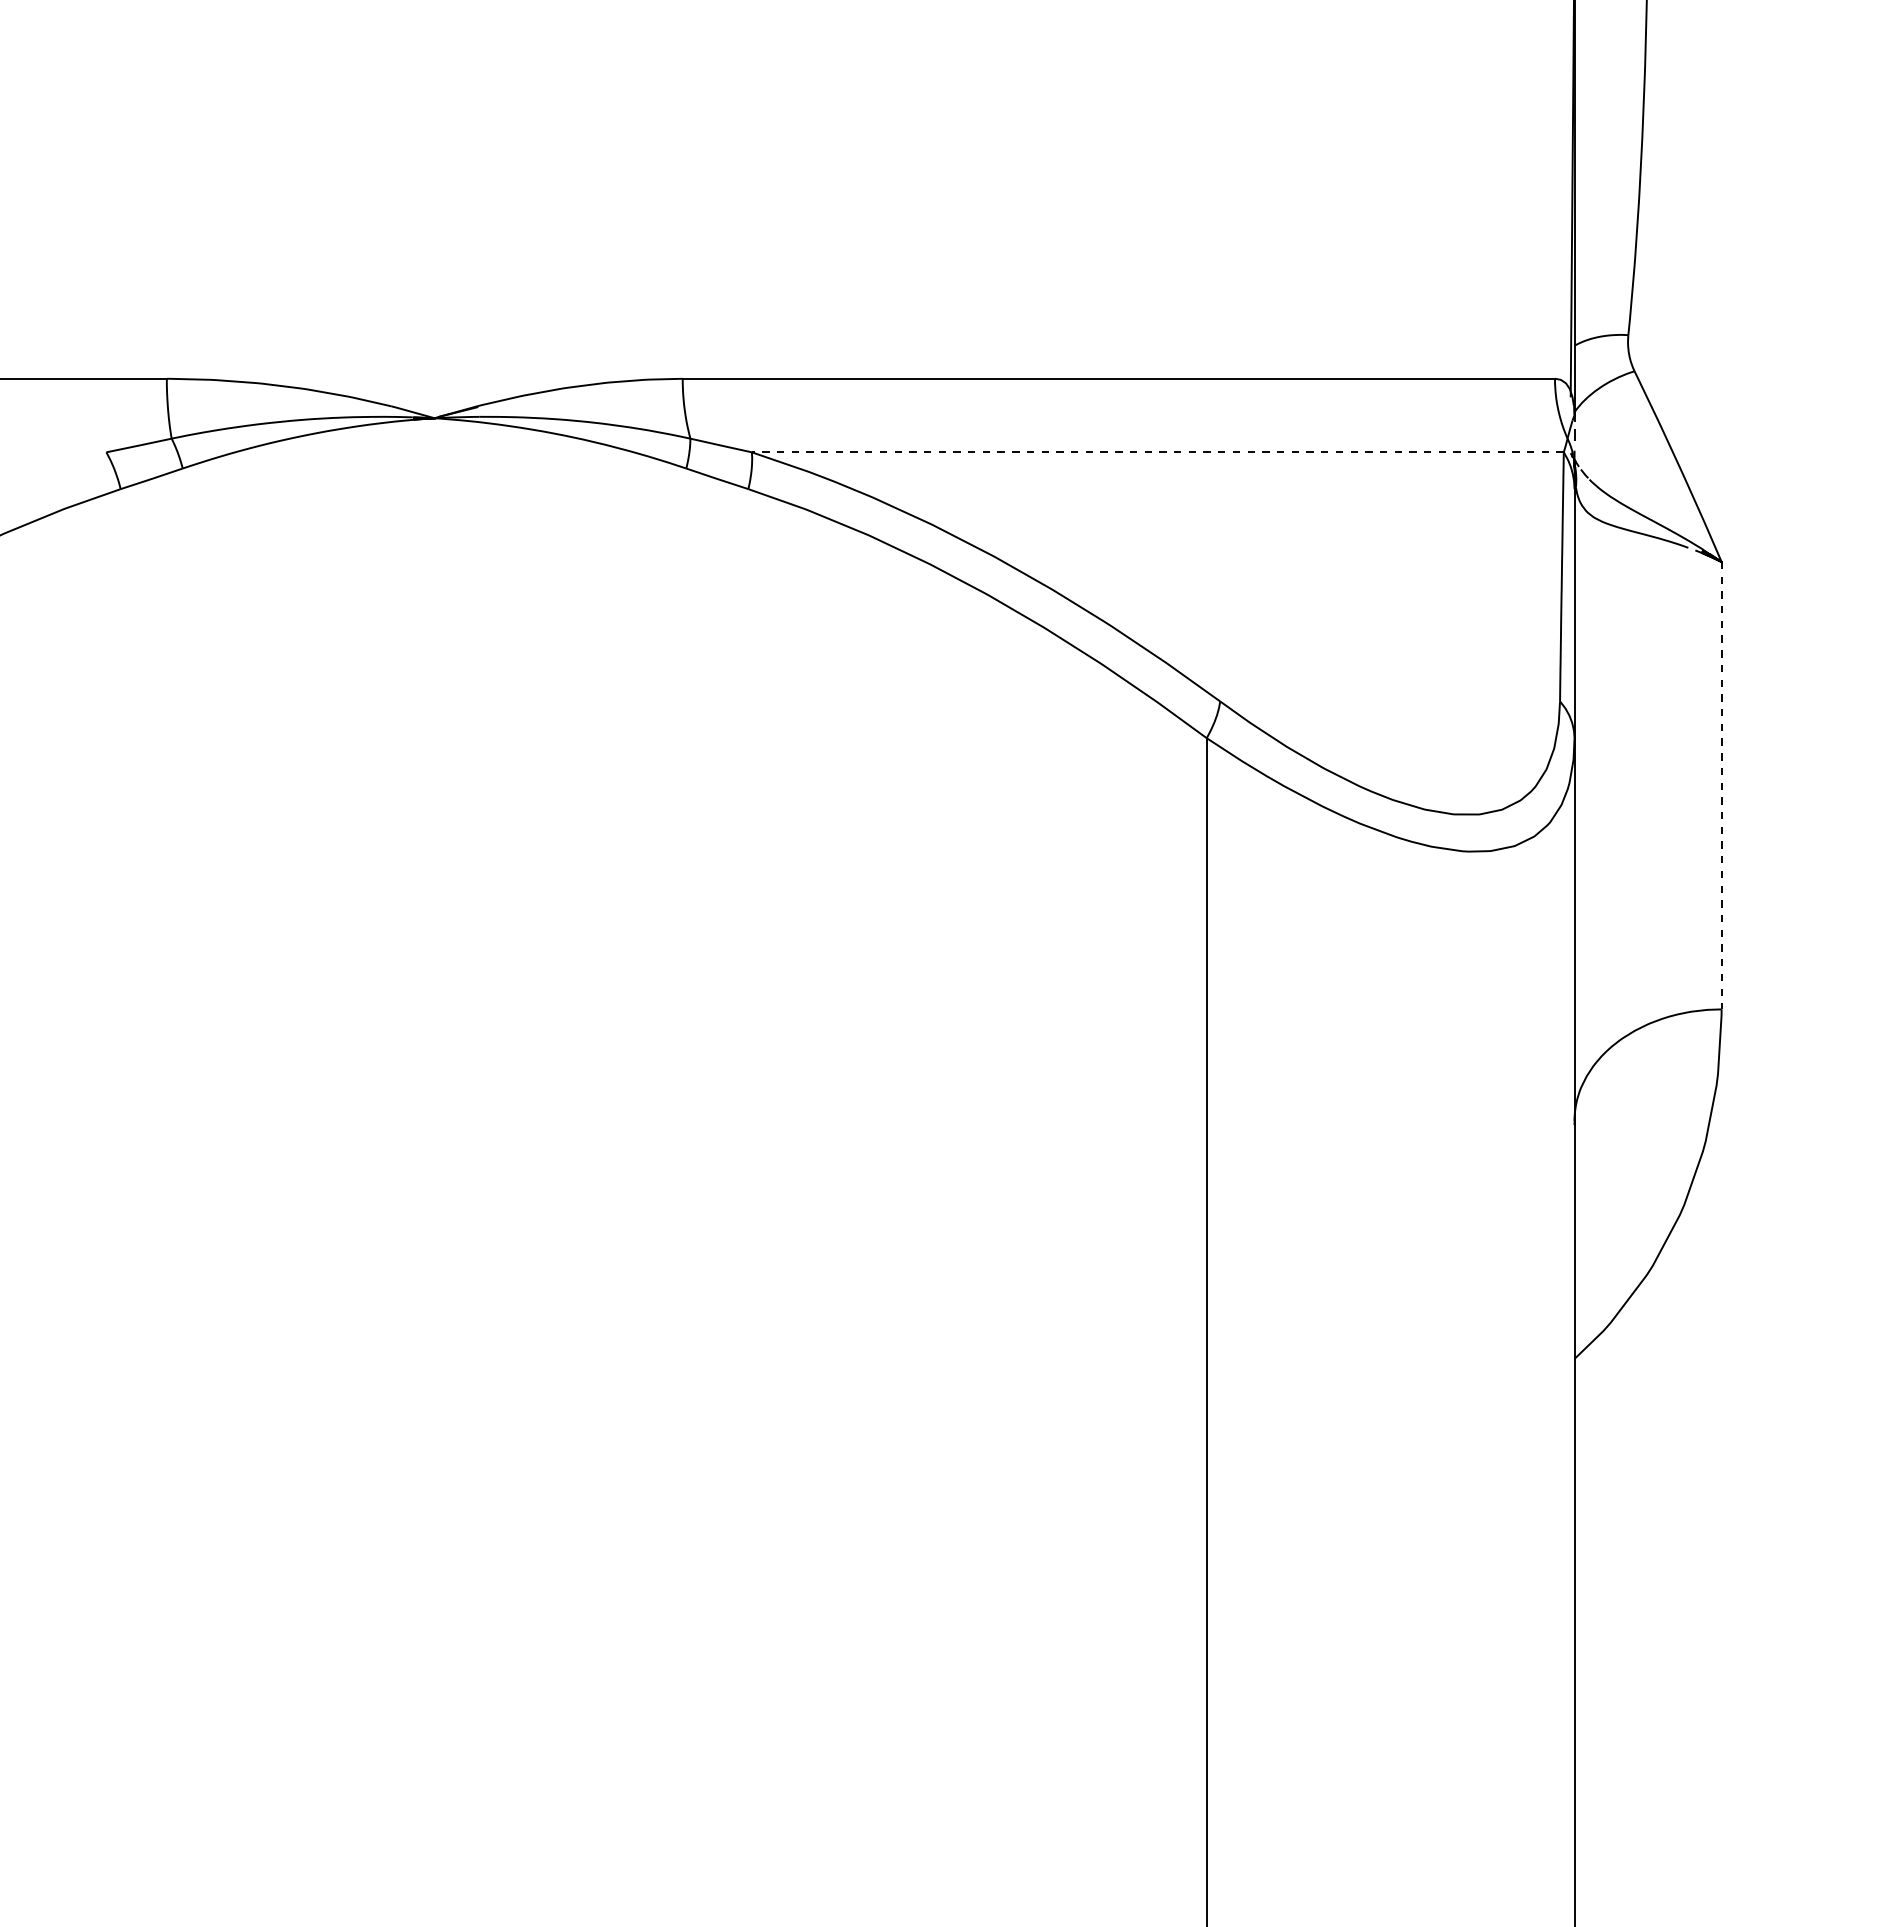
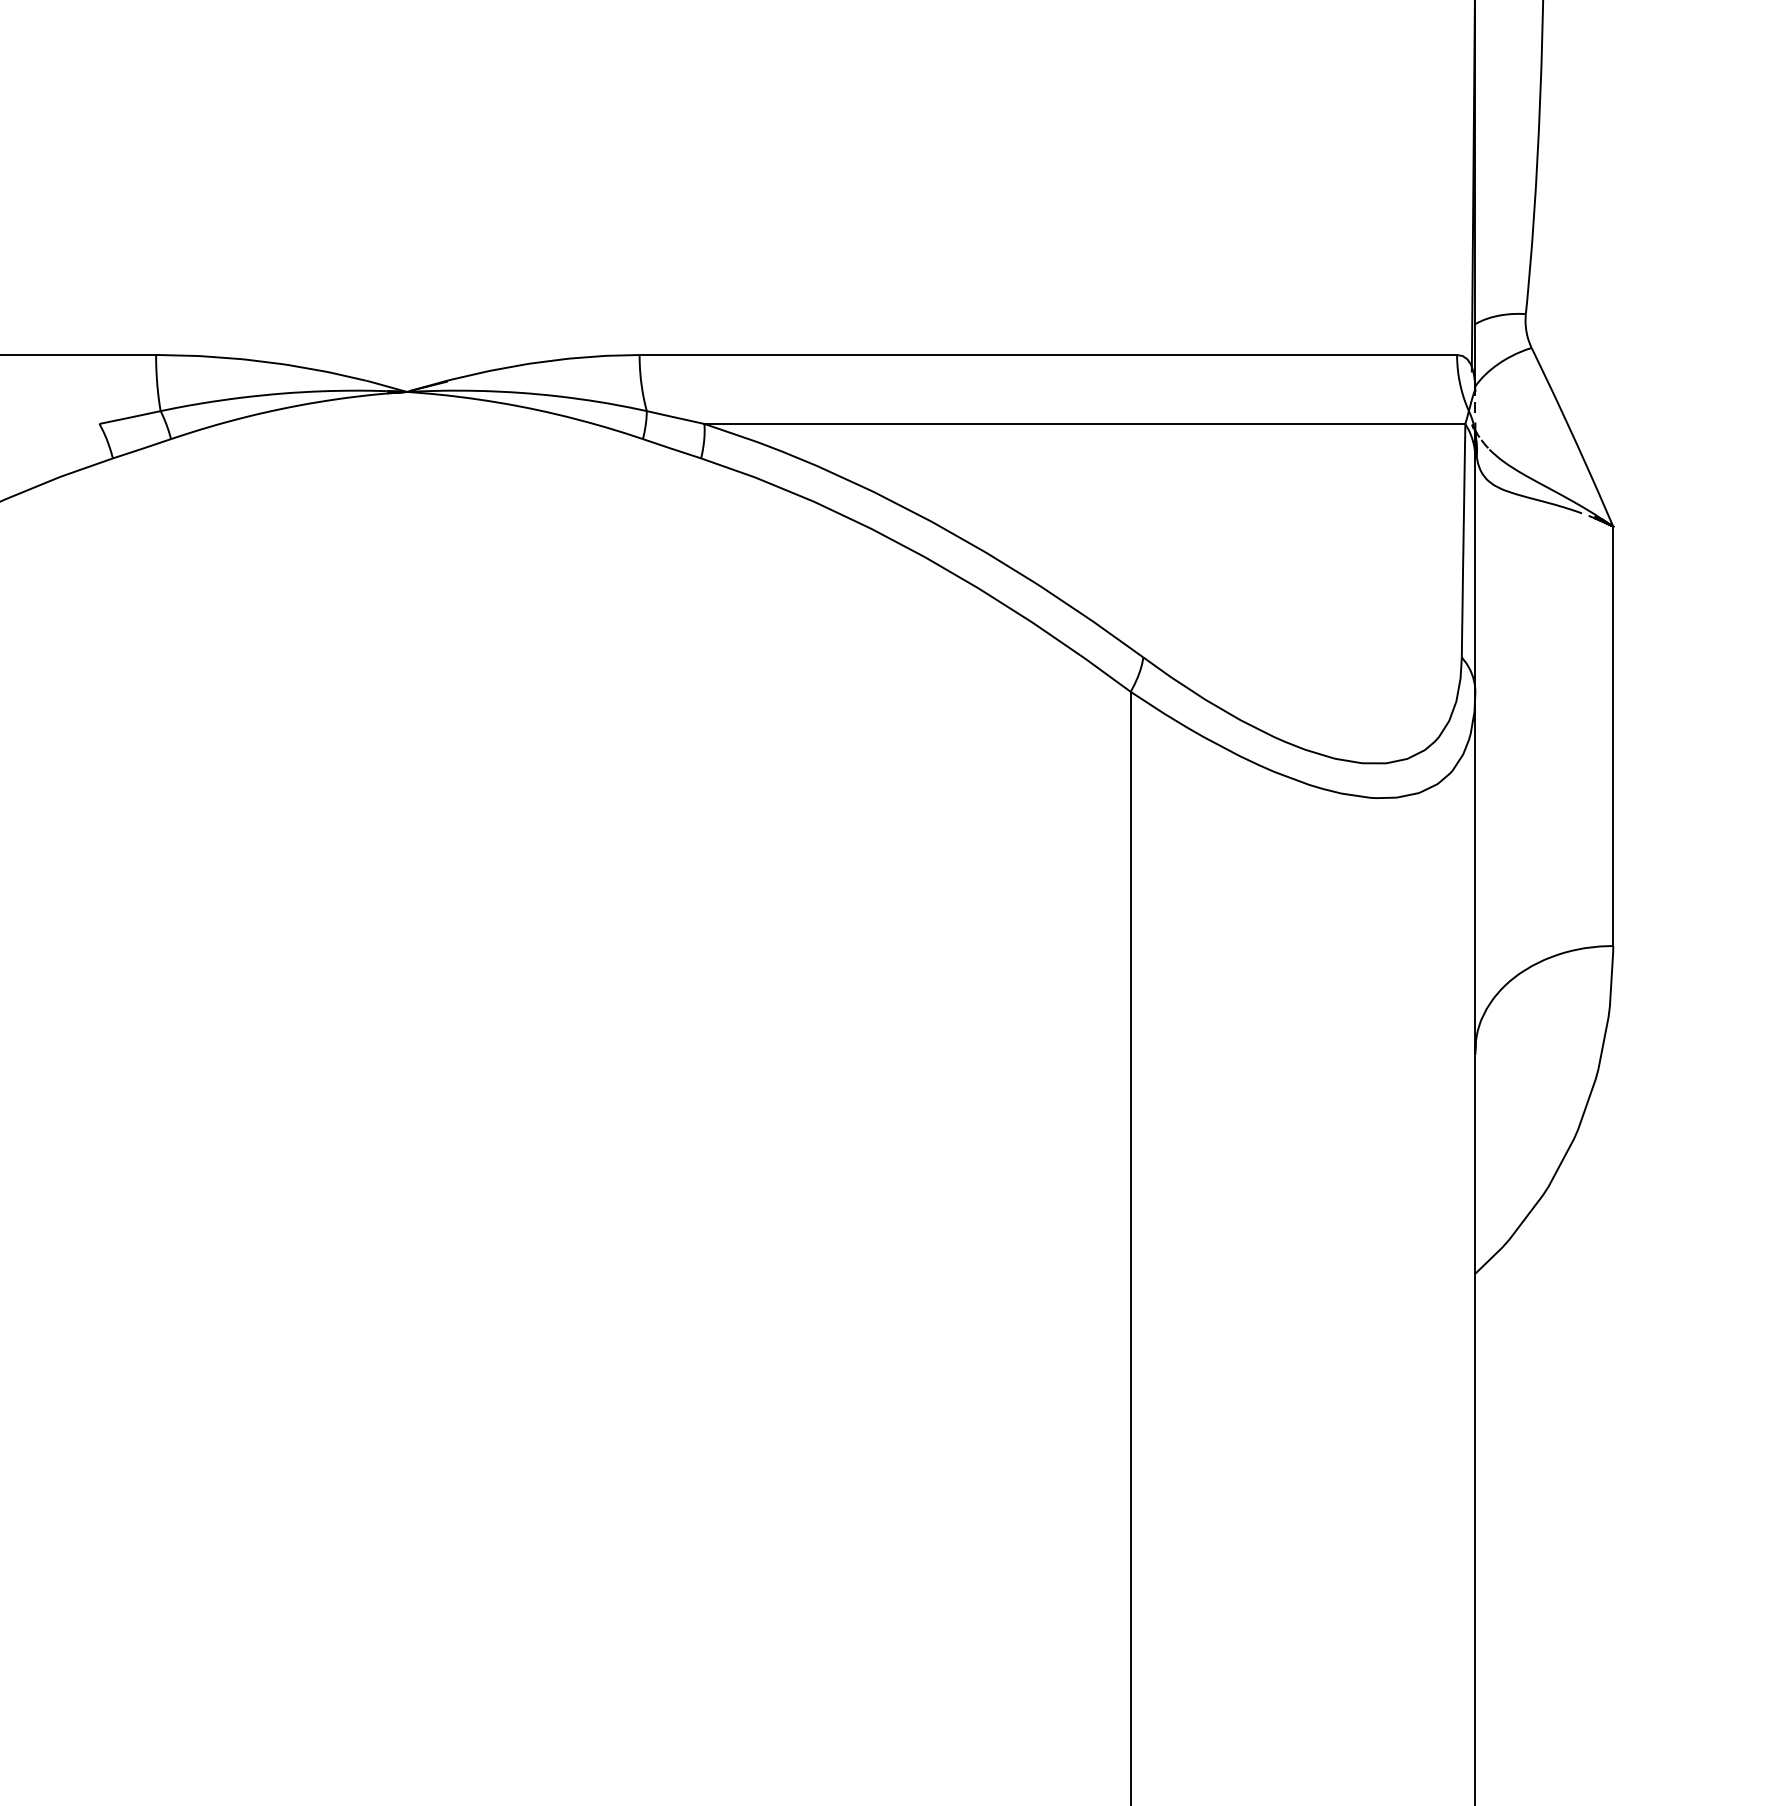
line: (1157, 452) -> (1084, 424), dashed -> solid
line: (1721, 785) -> (1613, 736), dashed -> solid

